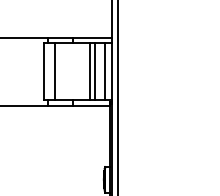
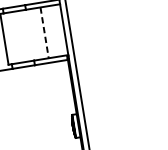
line: (55, 71) -> (14, 37), removed
line: (89, 71) -> (44, 32), solid -> dashed
line: (95, 71) -> (49, 31), removed
line: (105, 71) -> (58, 30), removed

